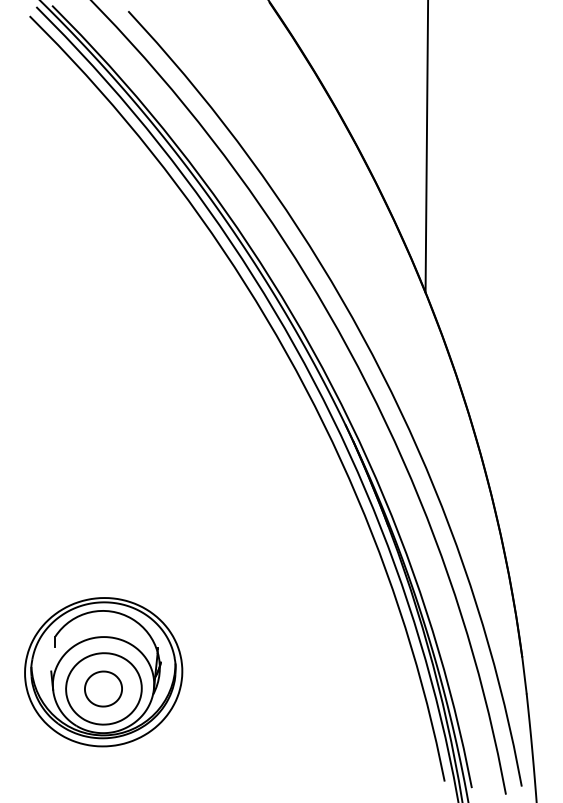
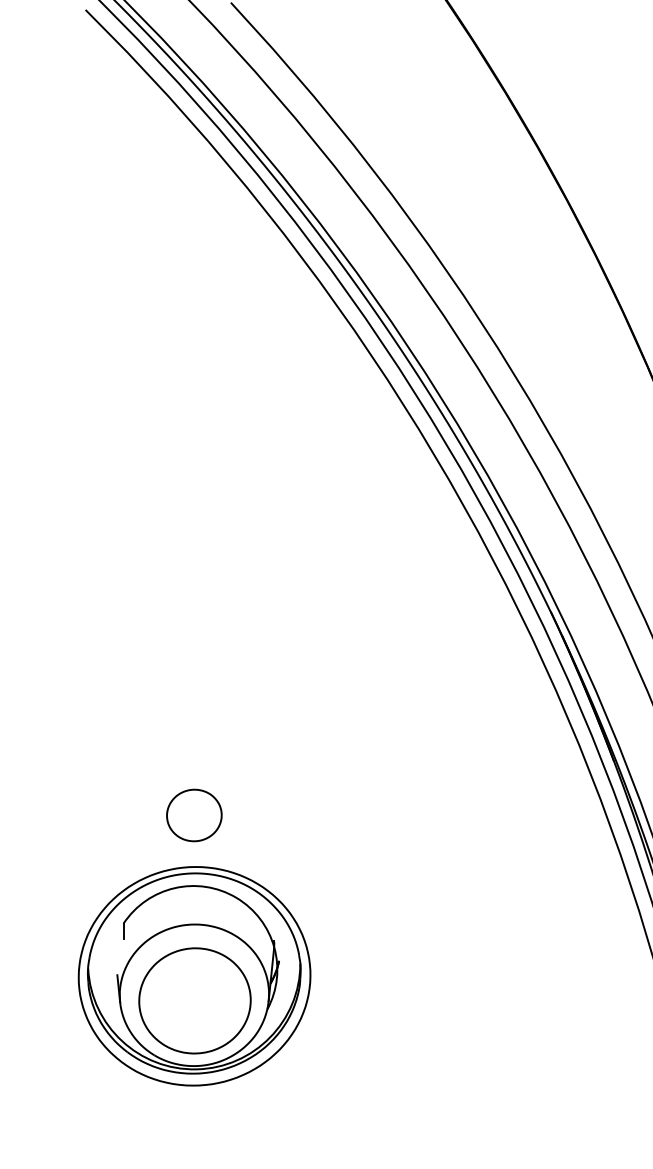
part: (103, 688) -> (194, 814), moved

